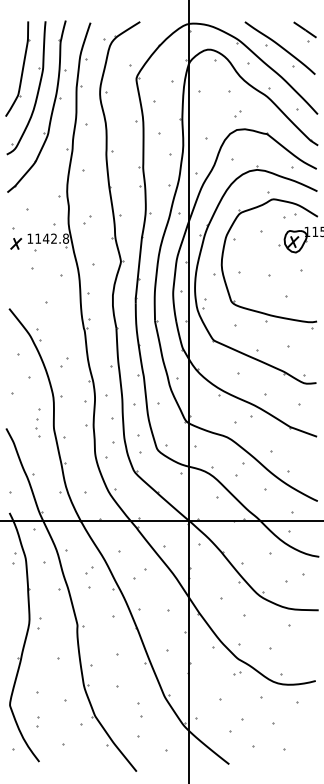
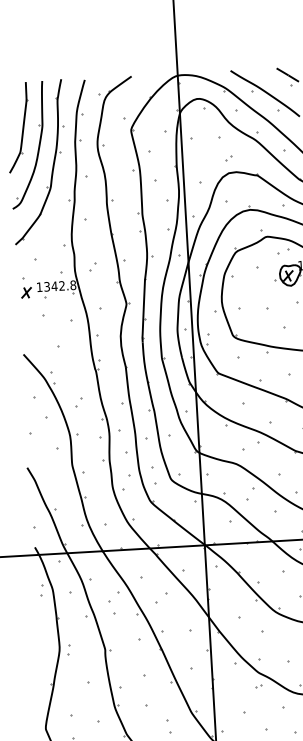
text: (38, 238) -> (47, 286), 1142.8 -> 1342.8
part: (37, 427) -> (56, 465), removed
part: (89, 570) -> (113, 597), size x1.6

